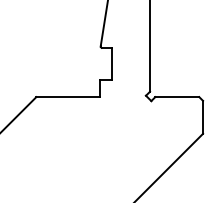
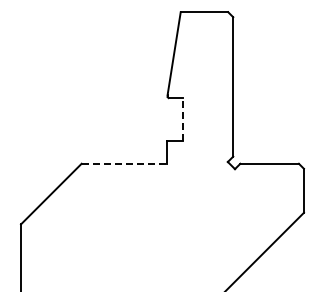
line: (111, 63) -> (182, 118), solid -> dashed
line: (68, 96) -> (124, 163), solid -> dashed

